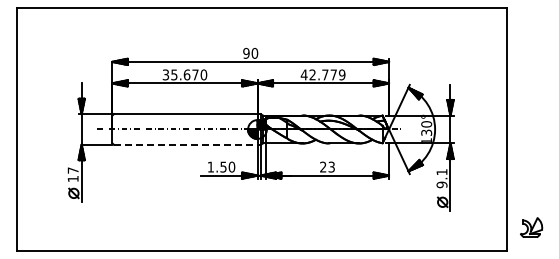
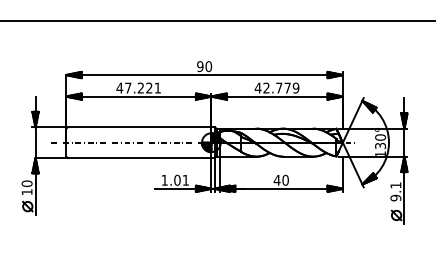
text: (184, 74) -> (138, 87), 35.670 -> 47.221
line: (185, 144) -> (139, 157), dashed -> solid
text: (227, 166) -> (181, 179), 1.50 -> 1.01
text: (327, 166) -> (281, 179), 23 -> 40
text: (72, 170) -> (26, 183), 17 -> 10

